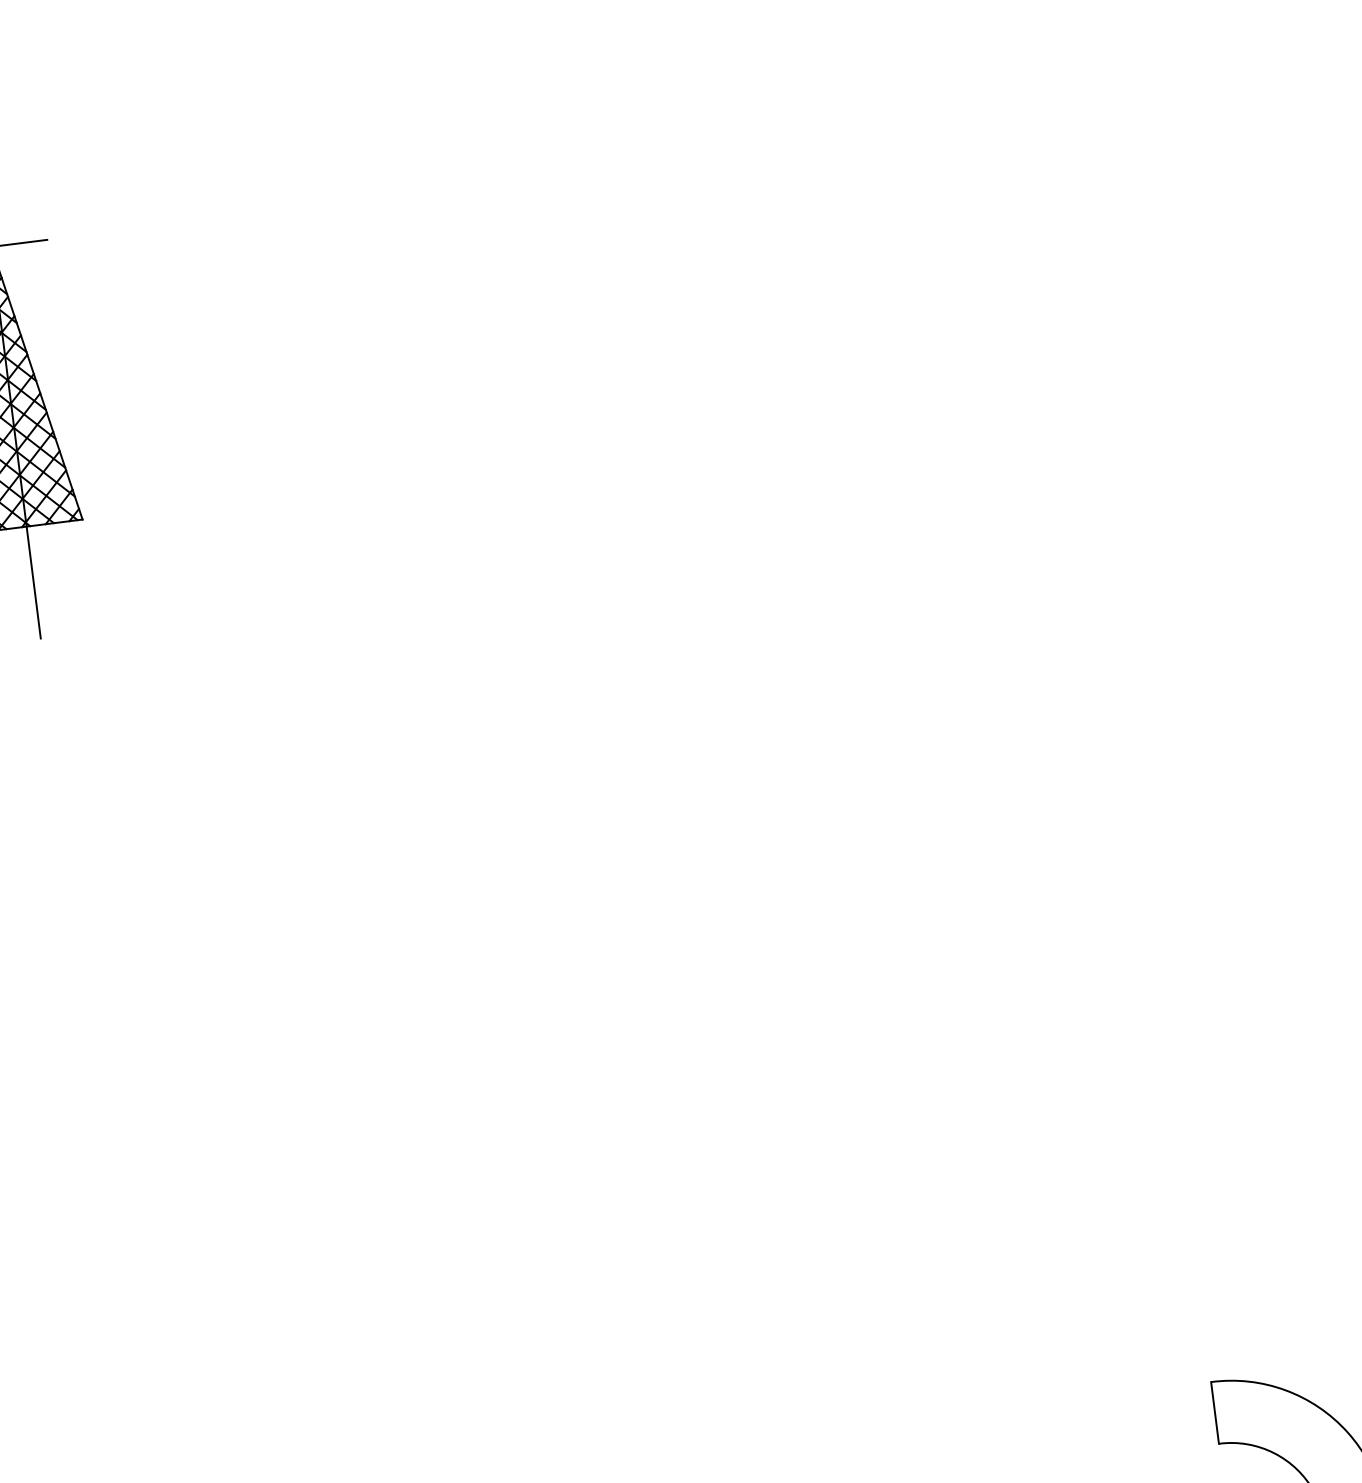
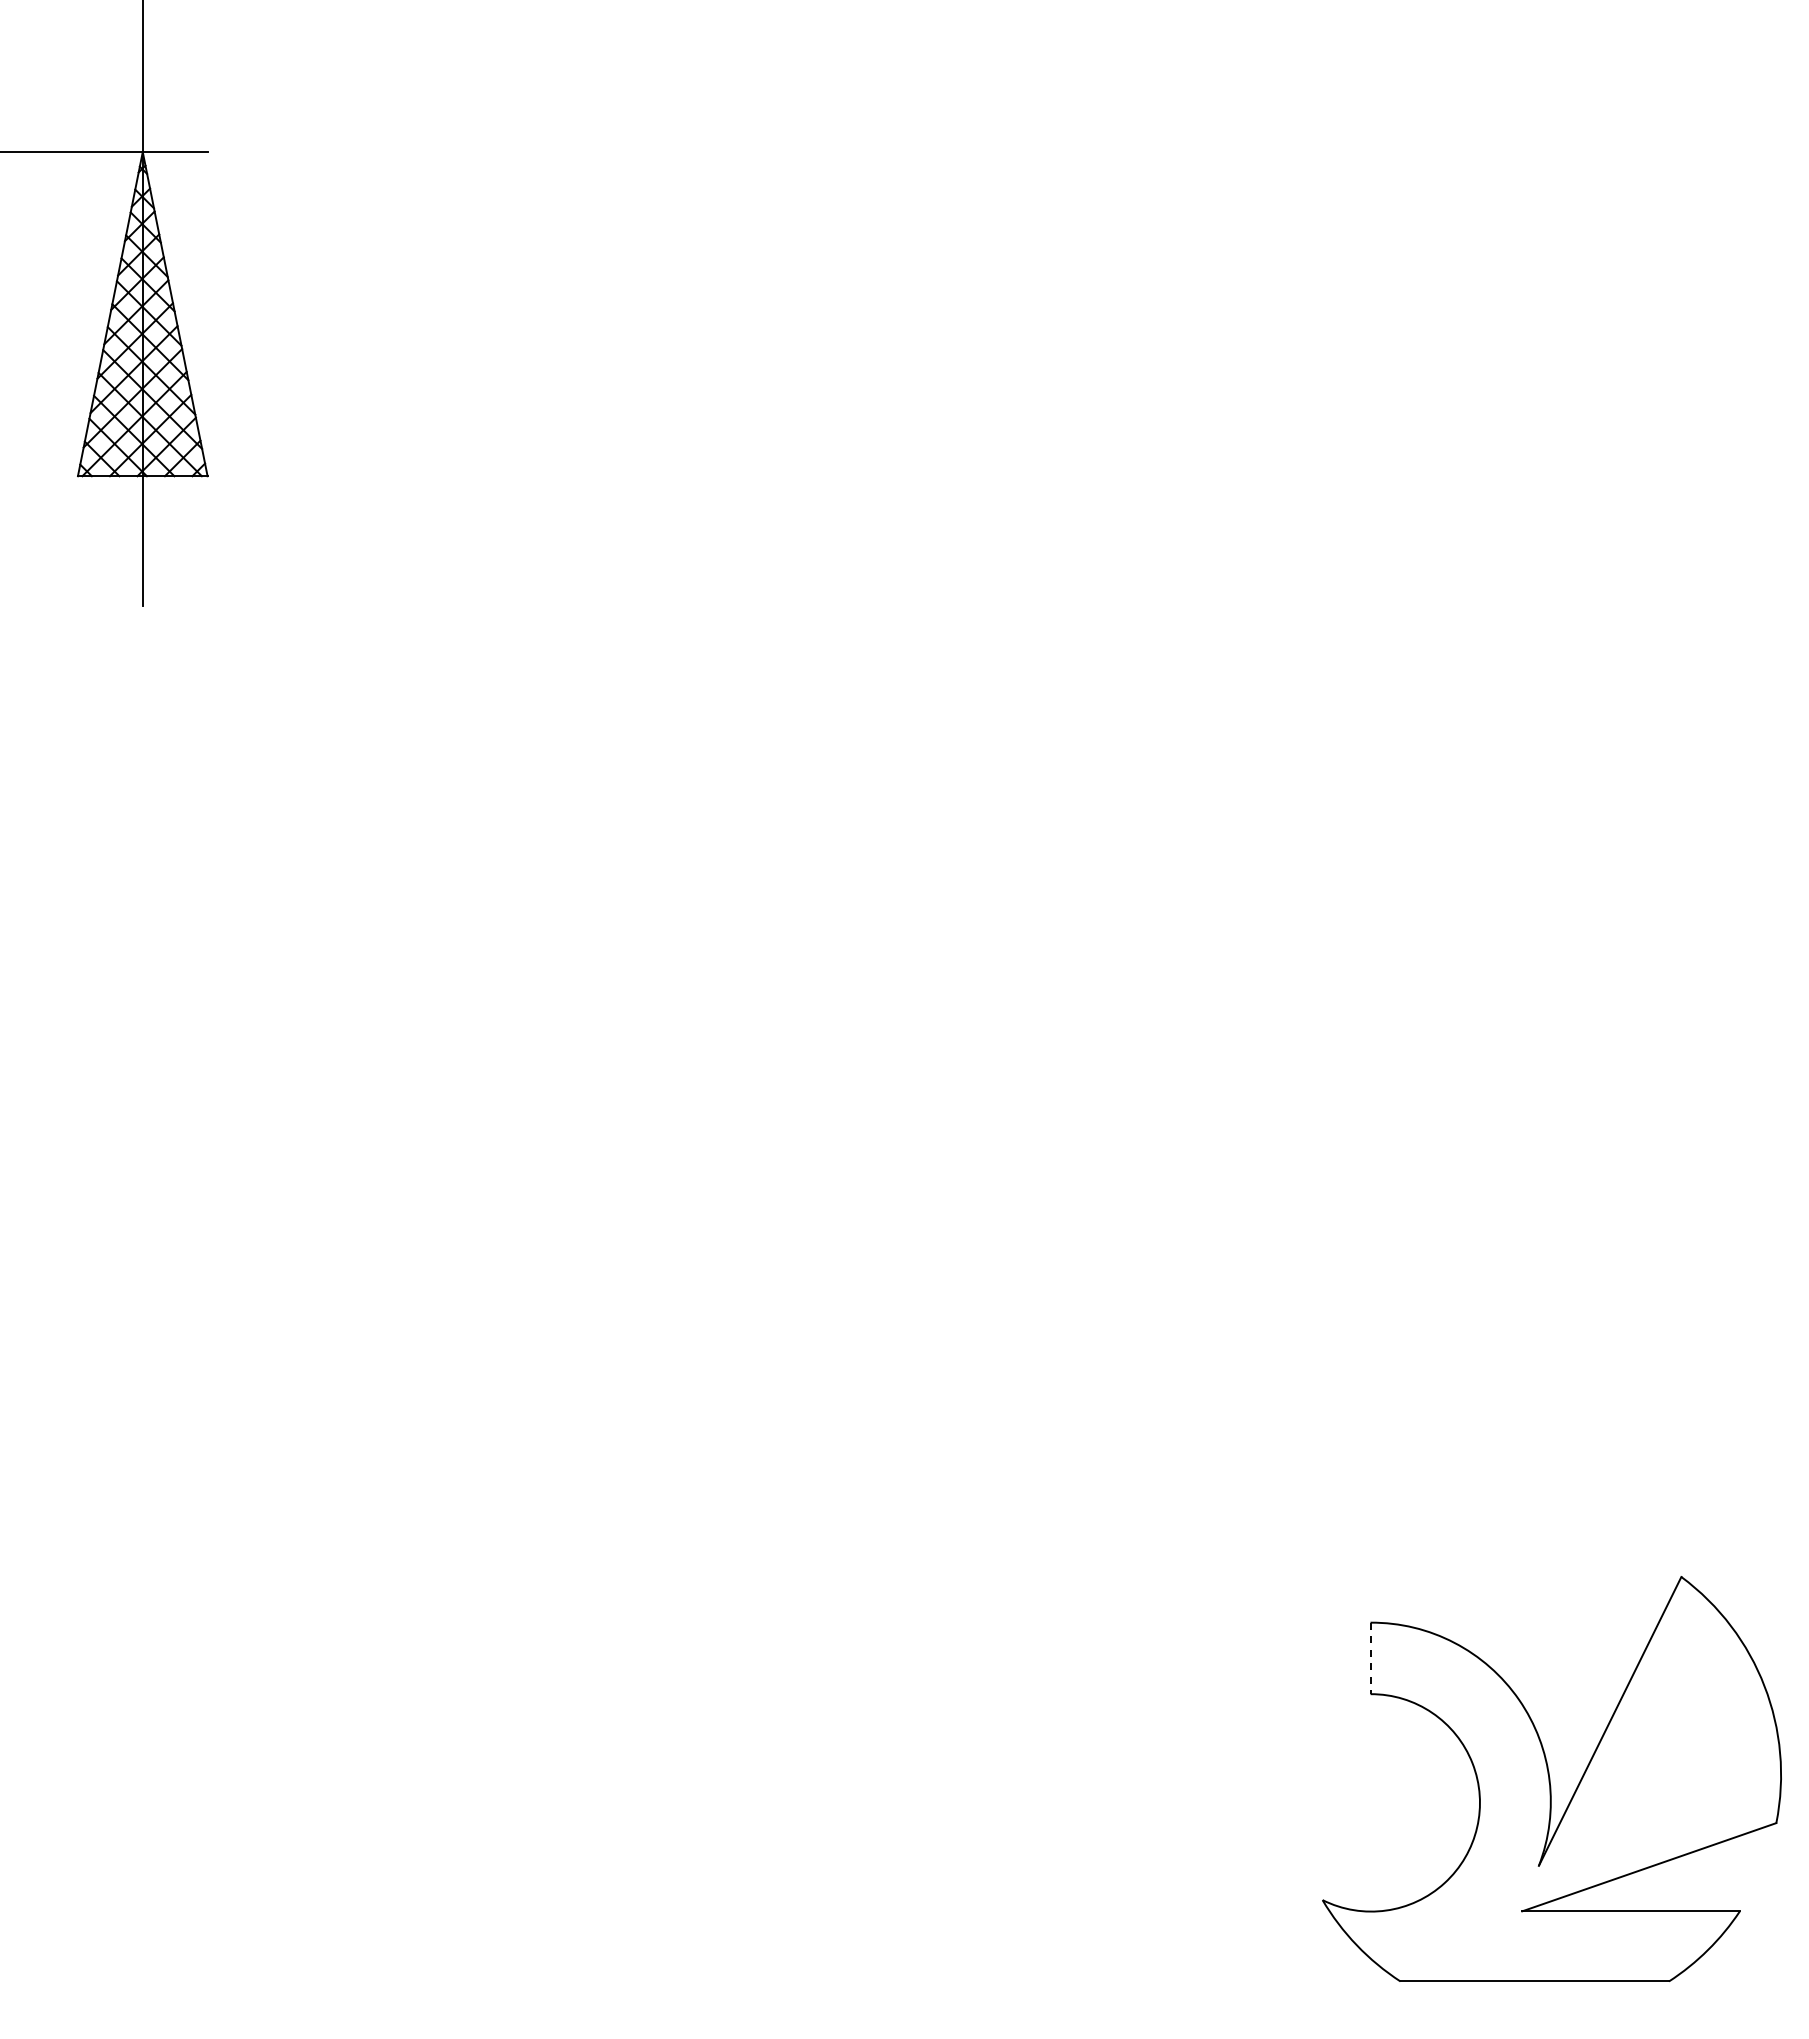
line: (1214, 1413) -> (1370, 1658), solid -> dashed

